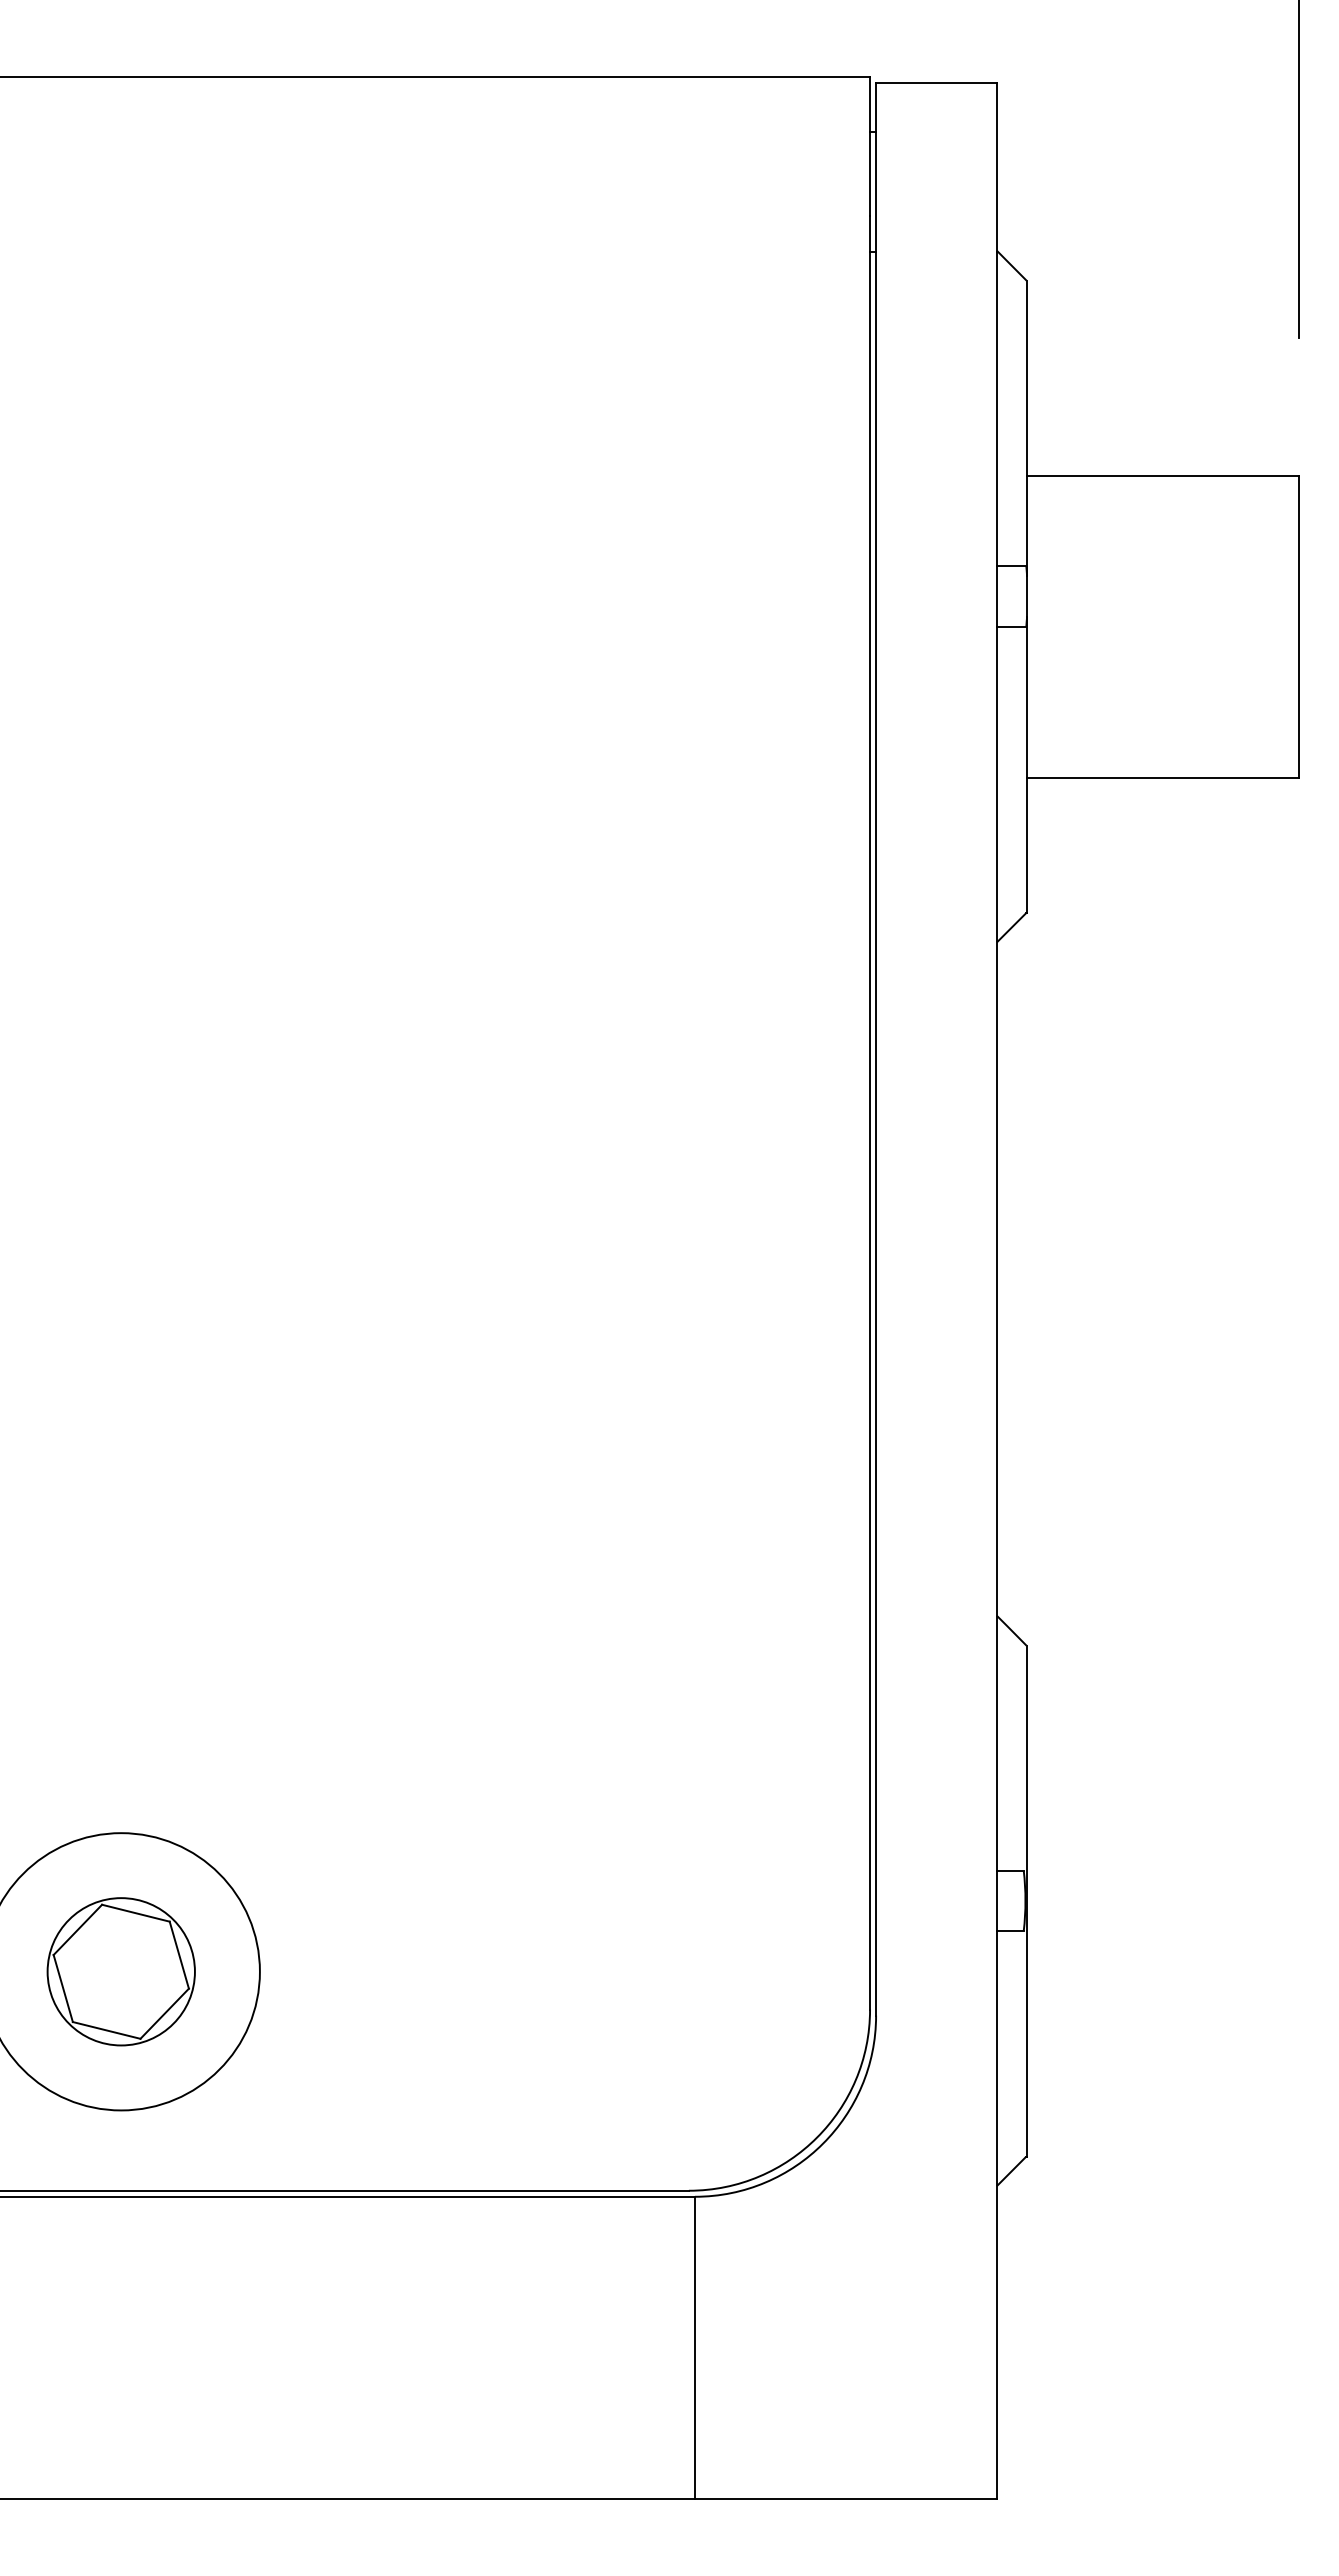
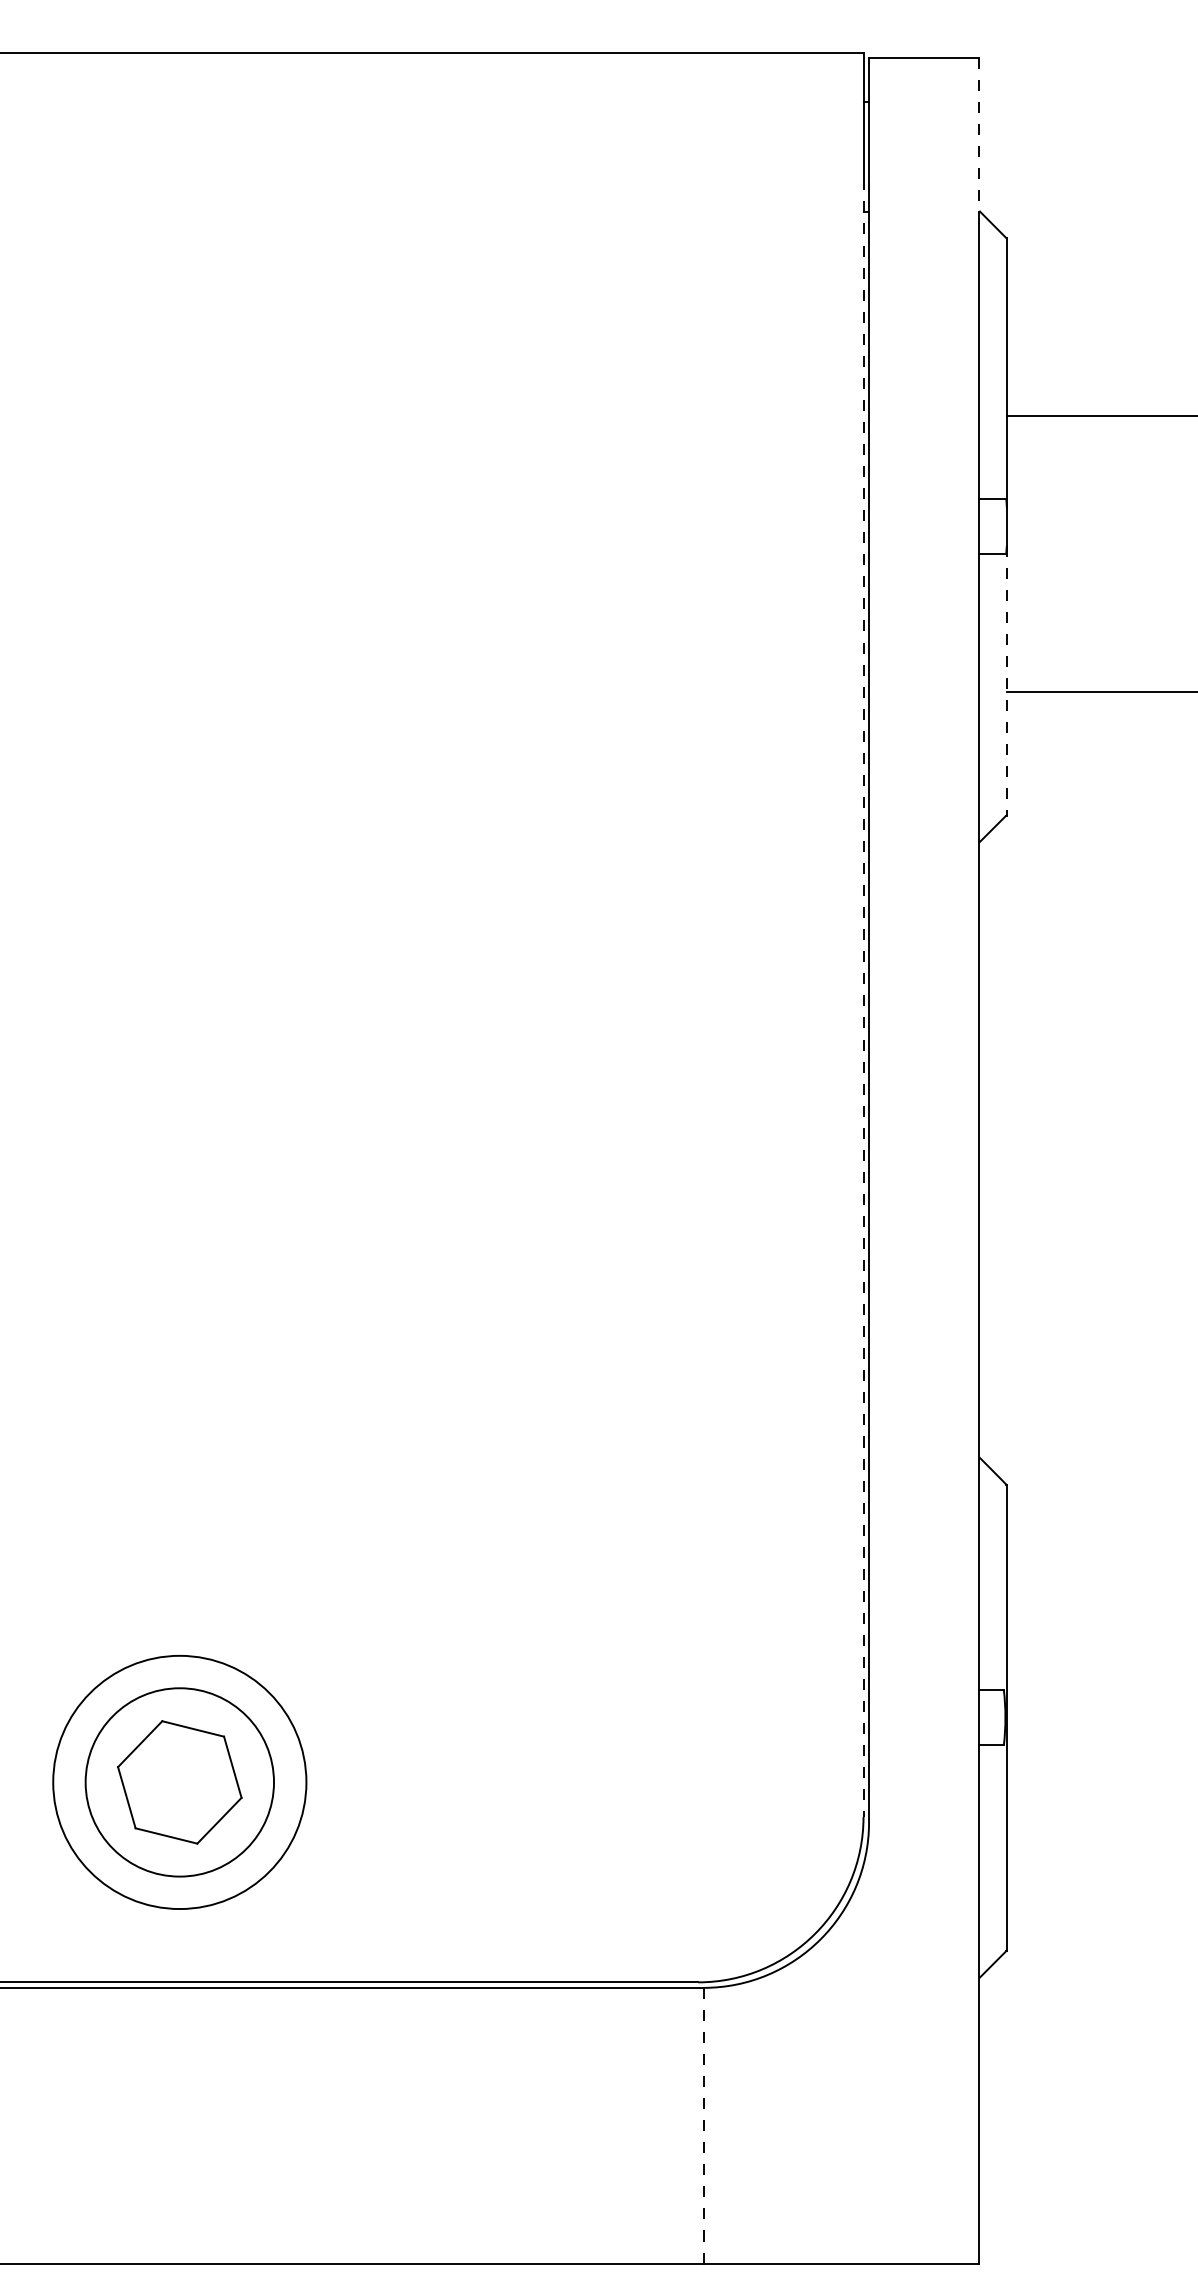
line: (996, 167) -> (978, 134), solid -> dashed
line: (1027, 765) -> (1007, 680), solid -> dashed
line: (870, 1112) -> (863, 997), solid -> dashed
circle: (120, 1971) -> (179, 1782), size x1.4
line: (694, 2347) -> (703, 2125), solid -> dashed

